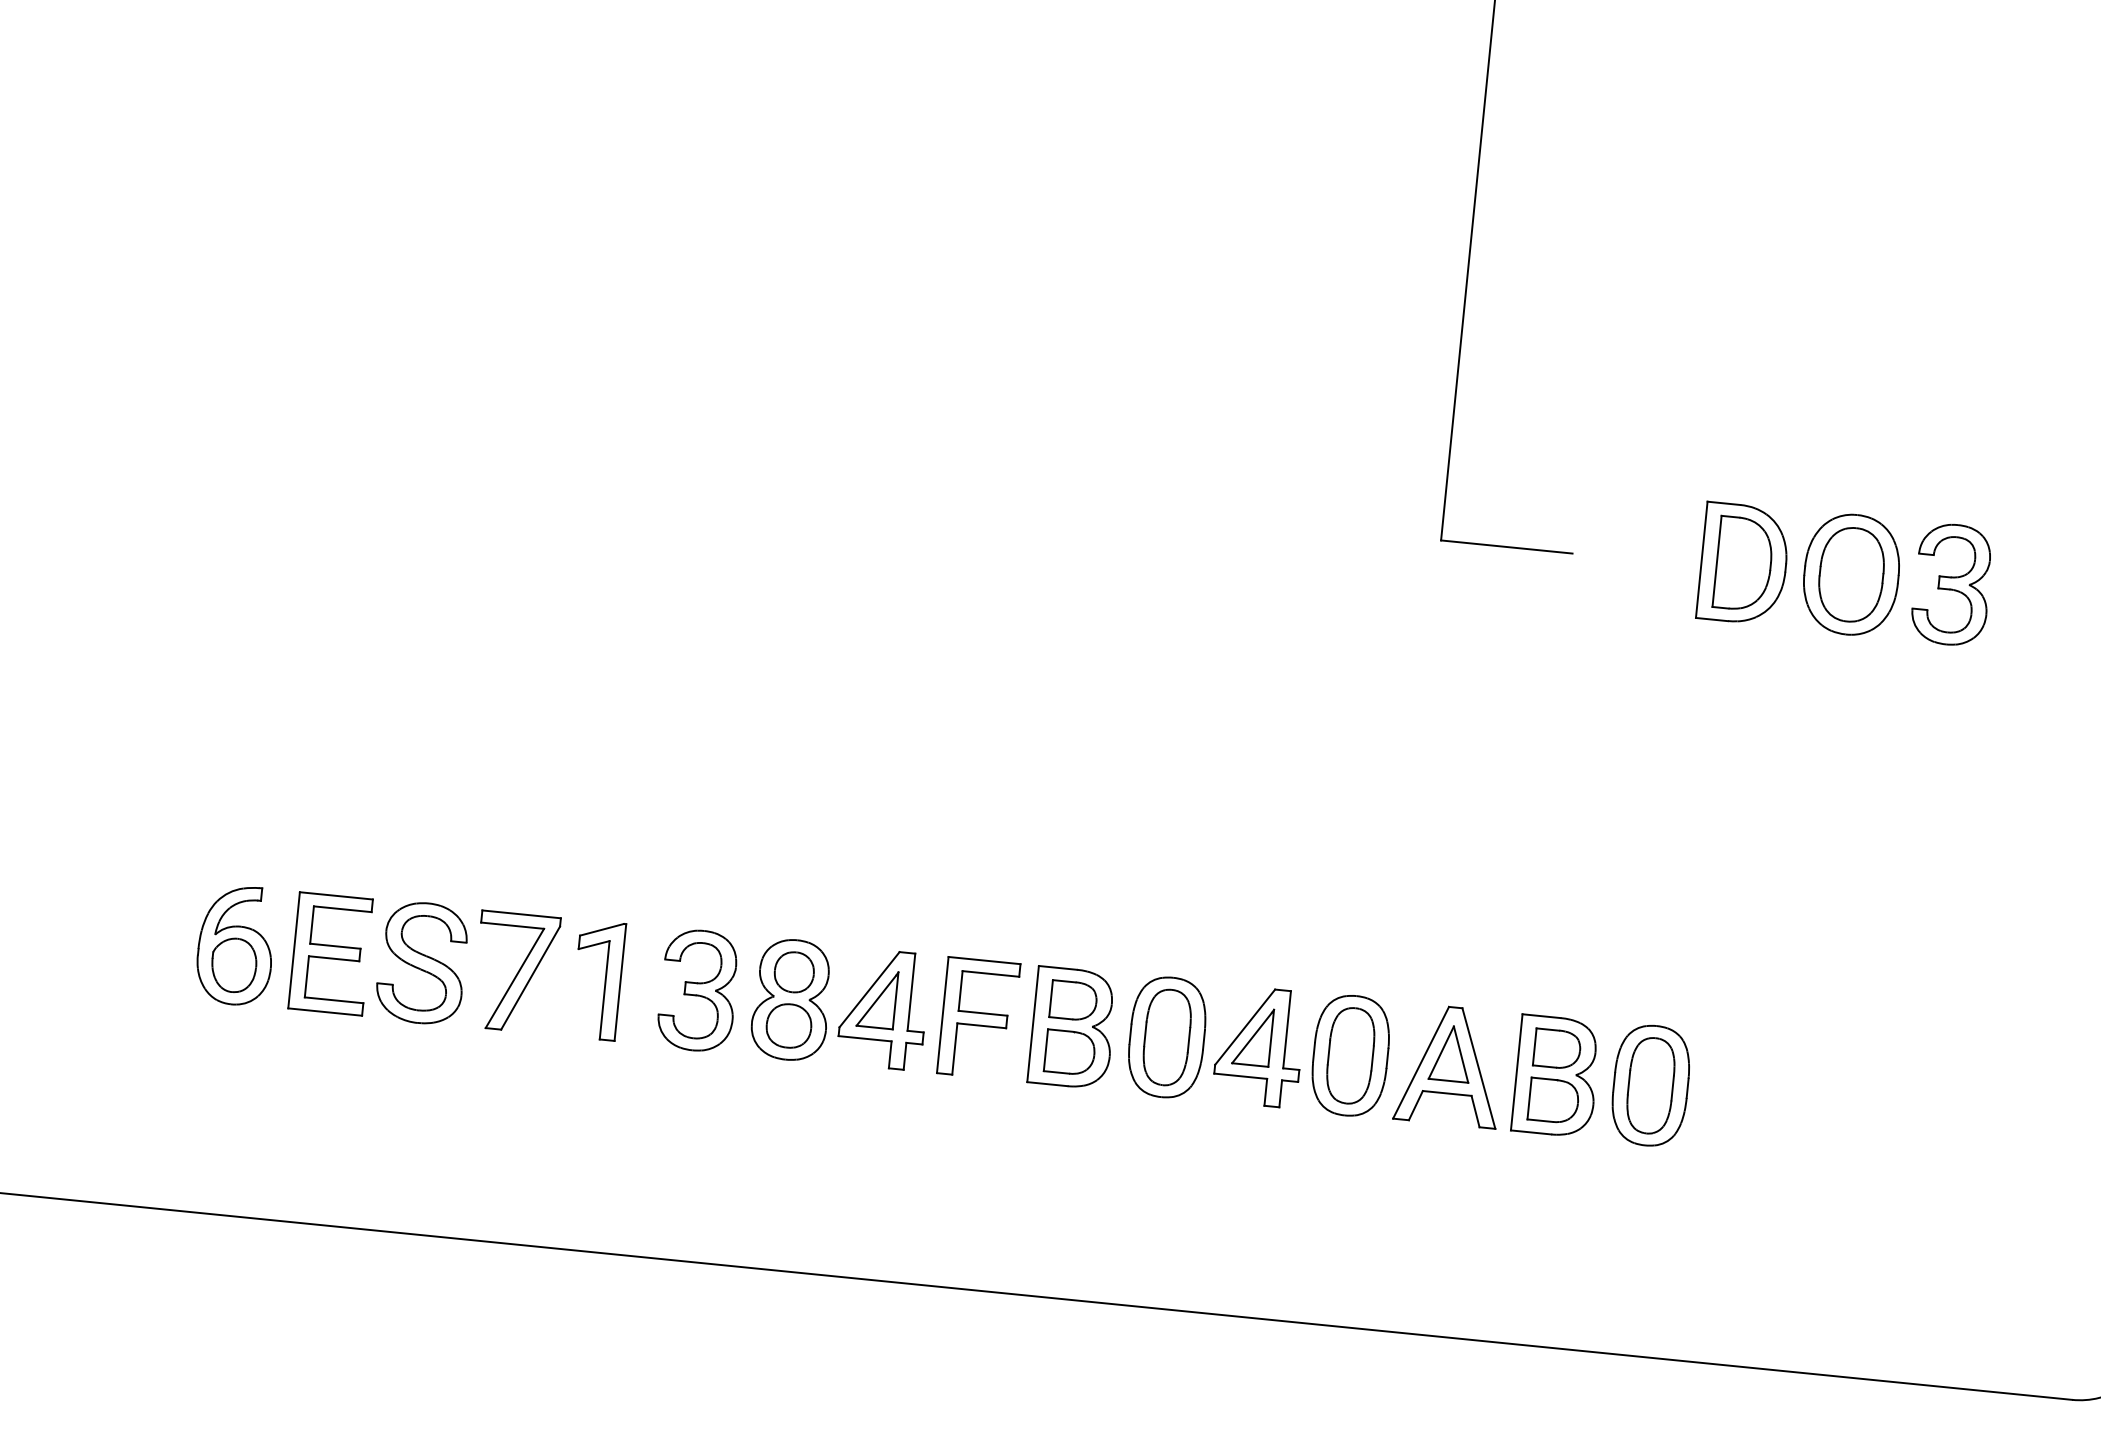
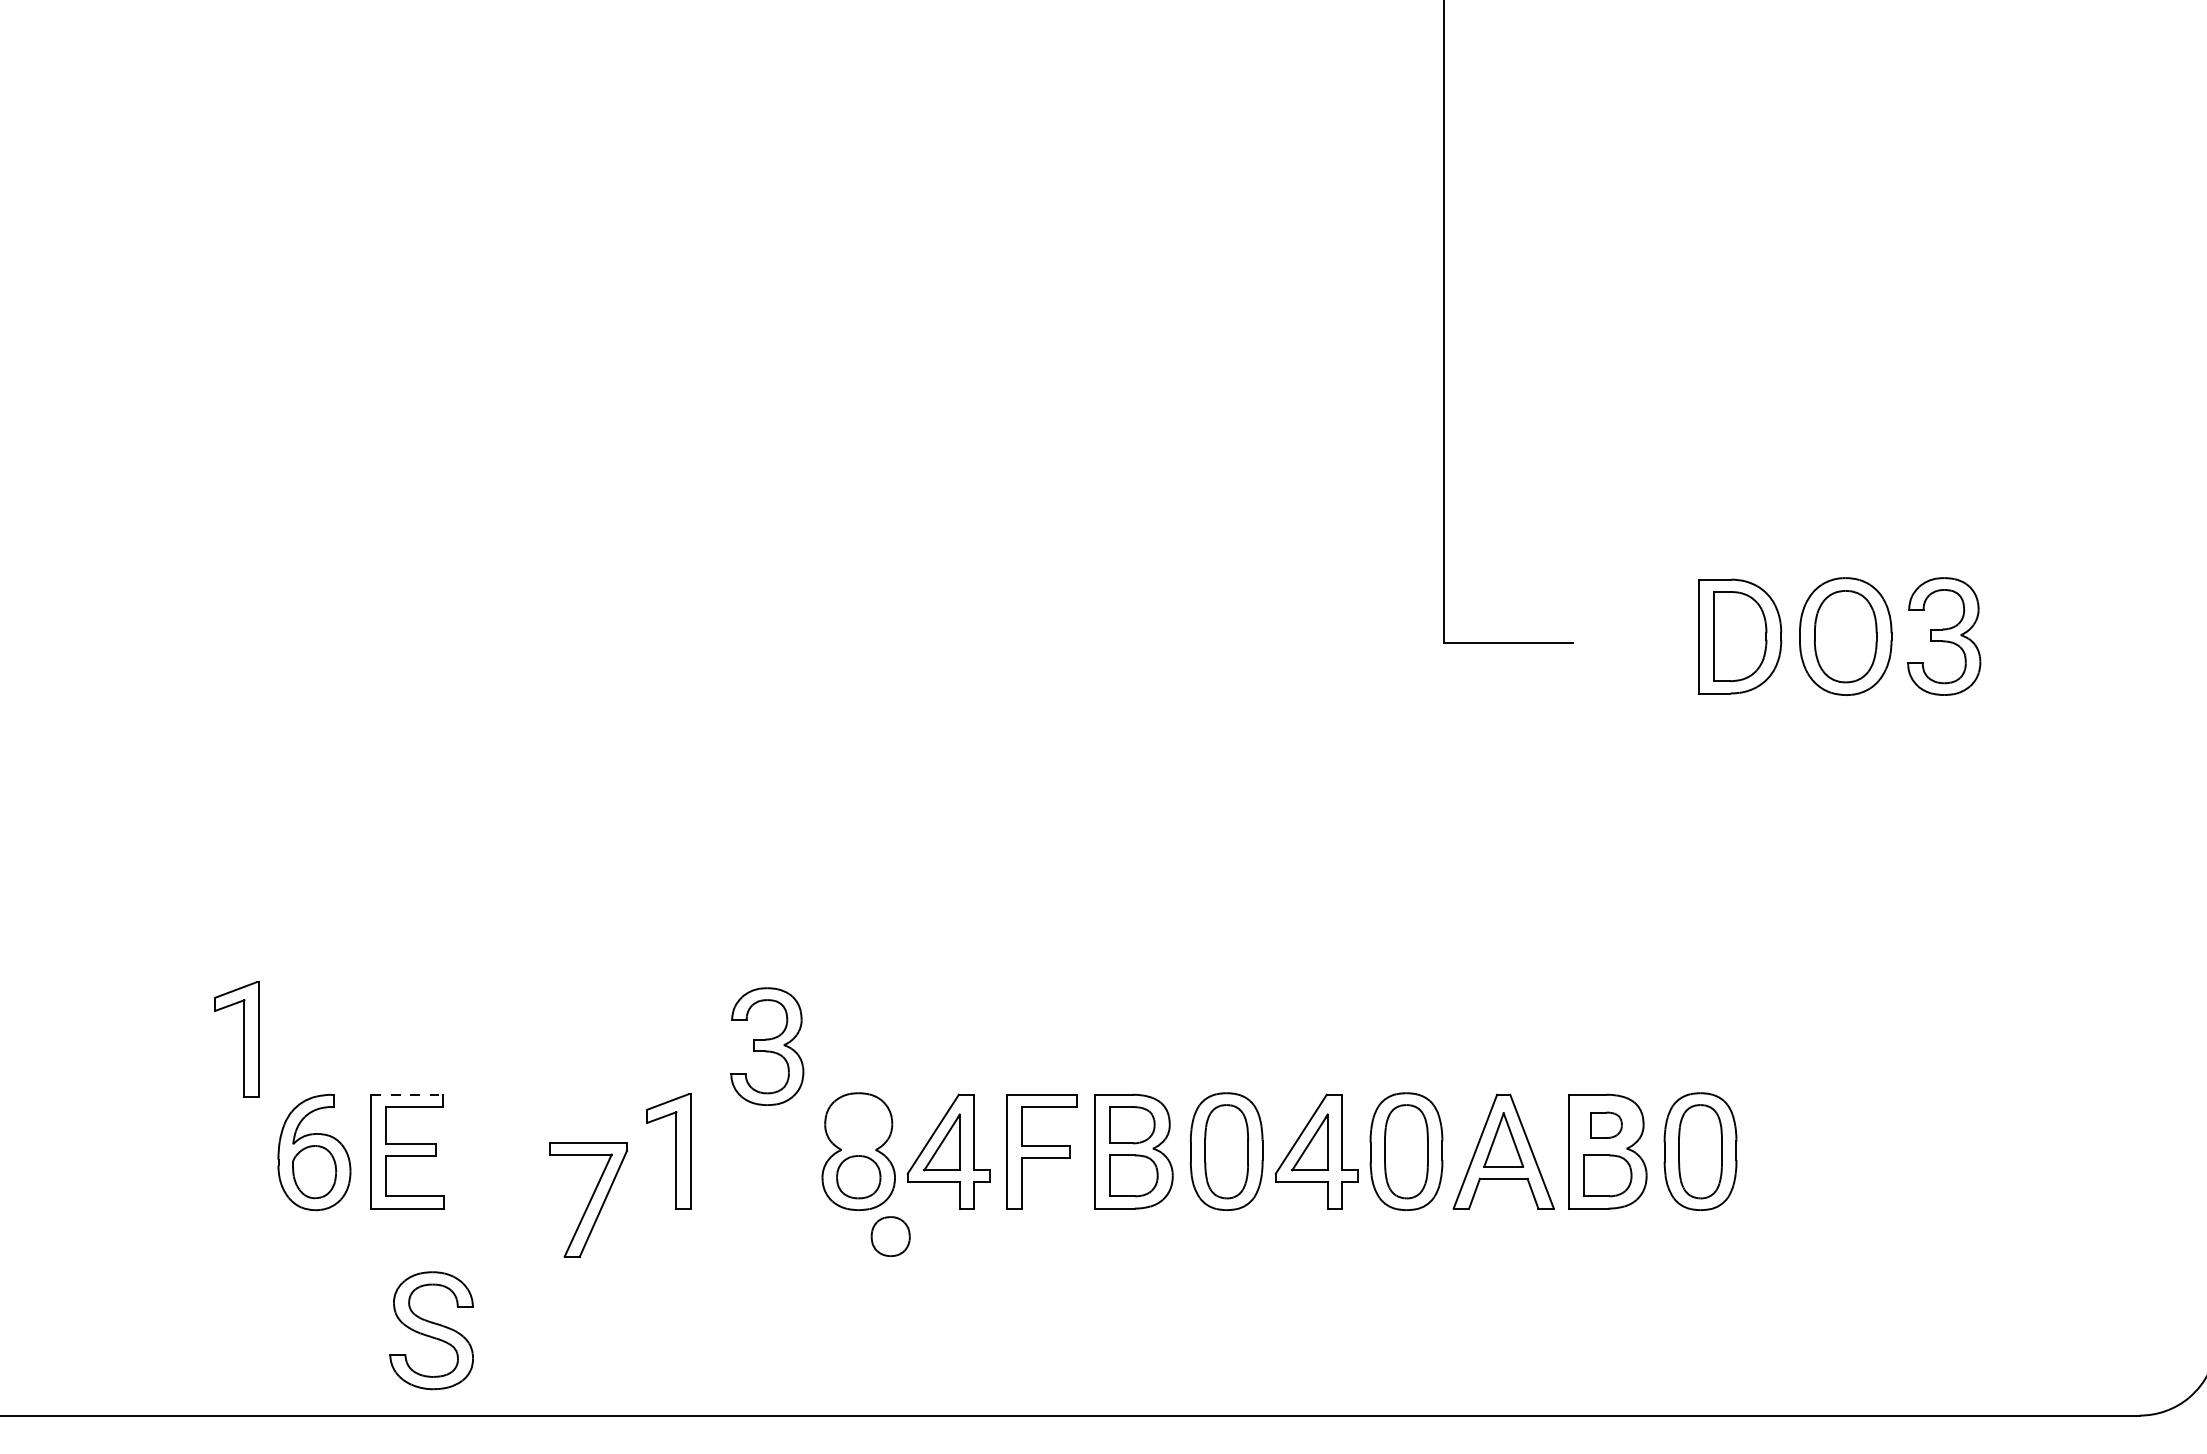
part: (175, 822) -> (243, 1039), added
line: (336, 895) -> (407, 1094), solid -> dashed
part: (421, 962) -> (431, 1330), moved
part: (515, 972) -> (588, 1199), moved
part: (794, 972) -> (890, 1236), moved
part: (698, 990) -> (767, 1046), moved
part: (1557, 1049) -> (1606, 1125), size x0.7

